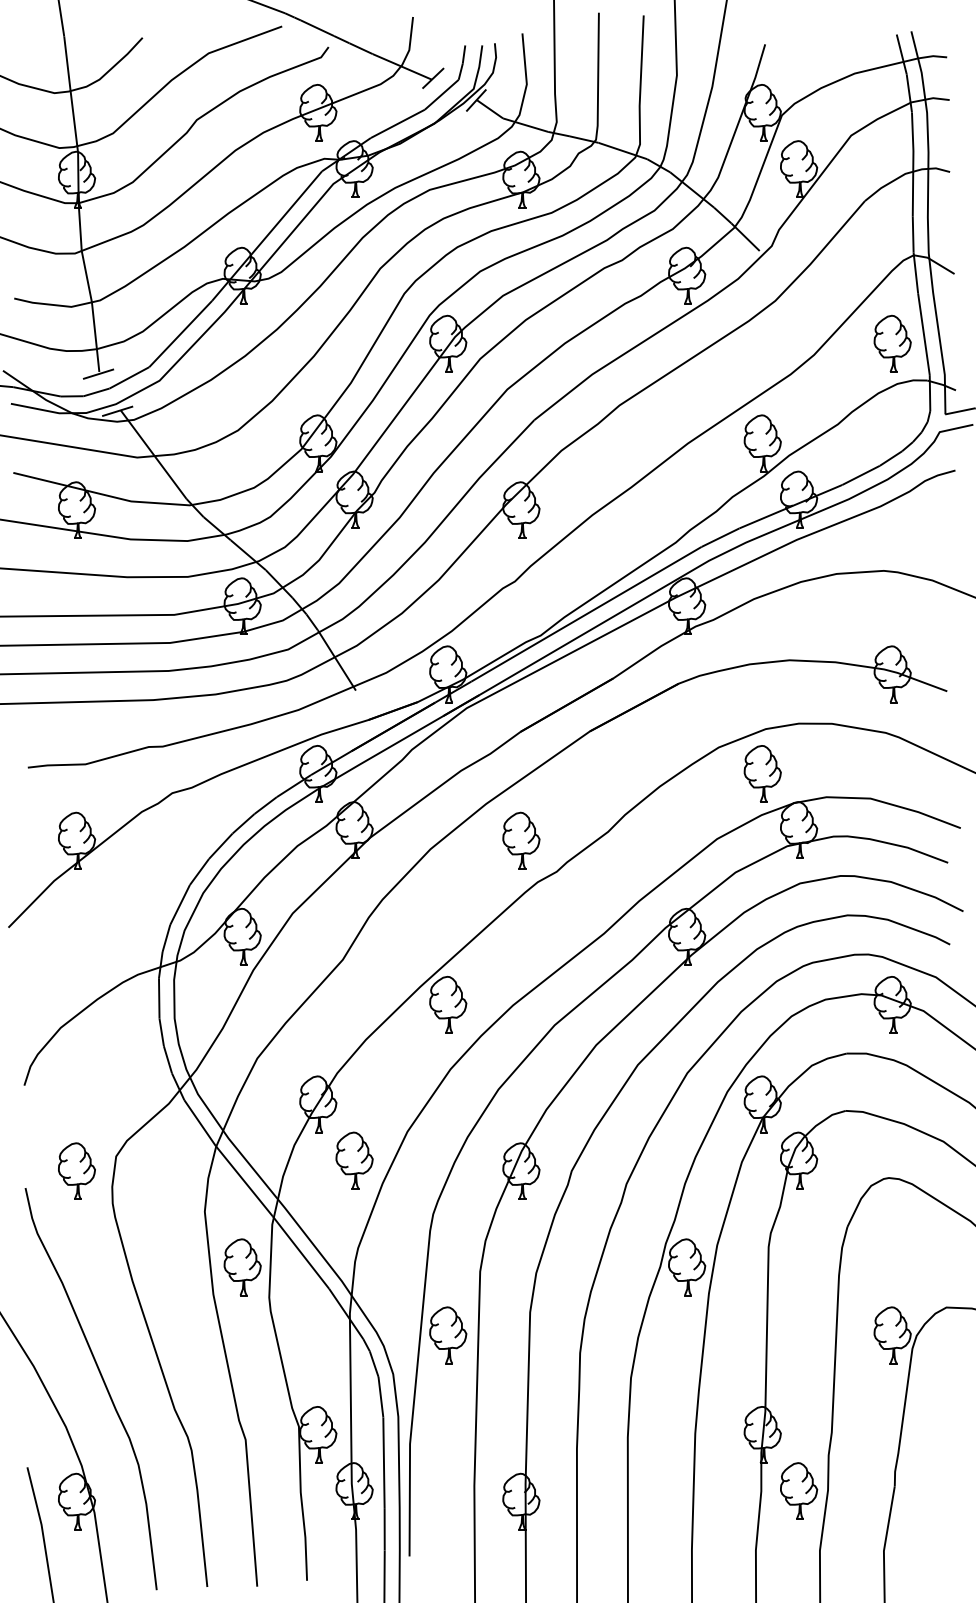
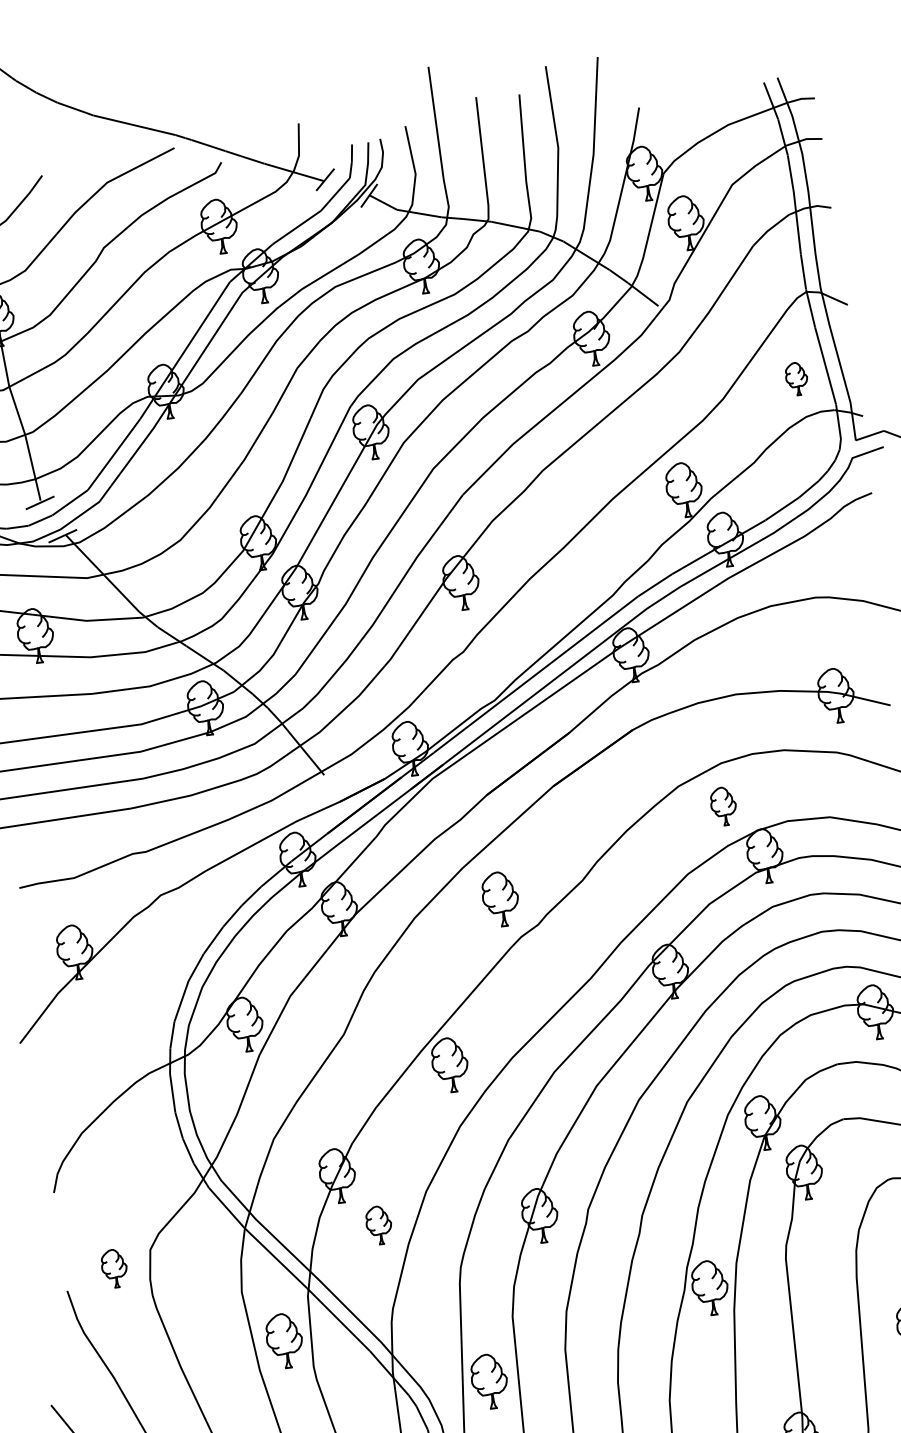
part: (892, 343) -> (796, 378), size x0.6
part: (762, 773) -> (723, 806), size x0.7
part: (354, 1160) -> (378, 1225), size x0.7
part: (76, 1170) -> (113, 1268), size x0.7

